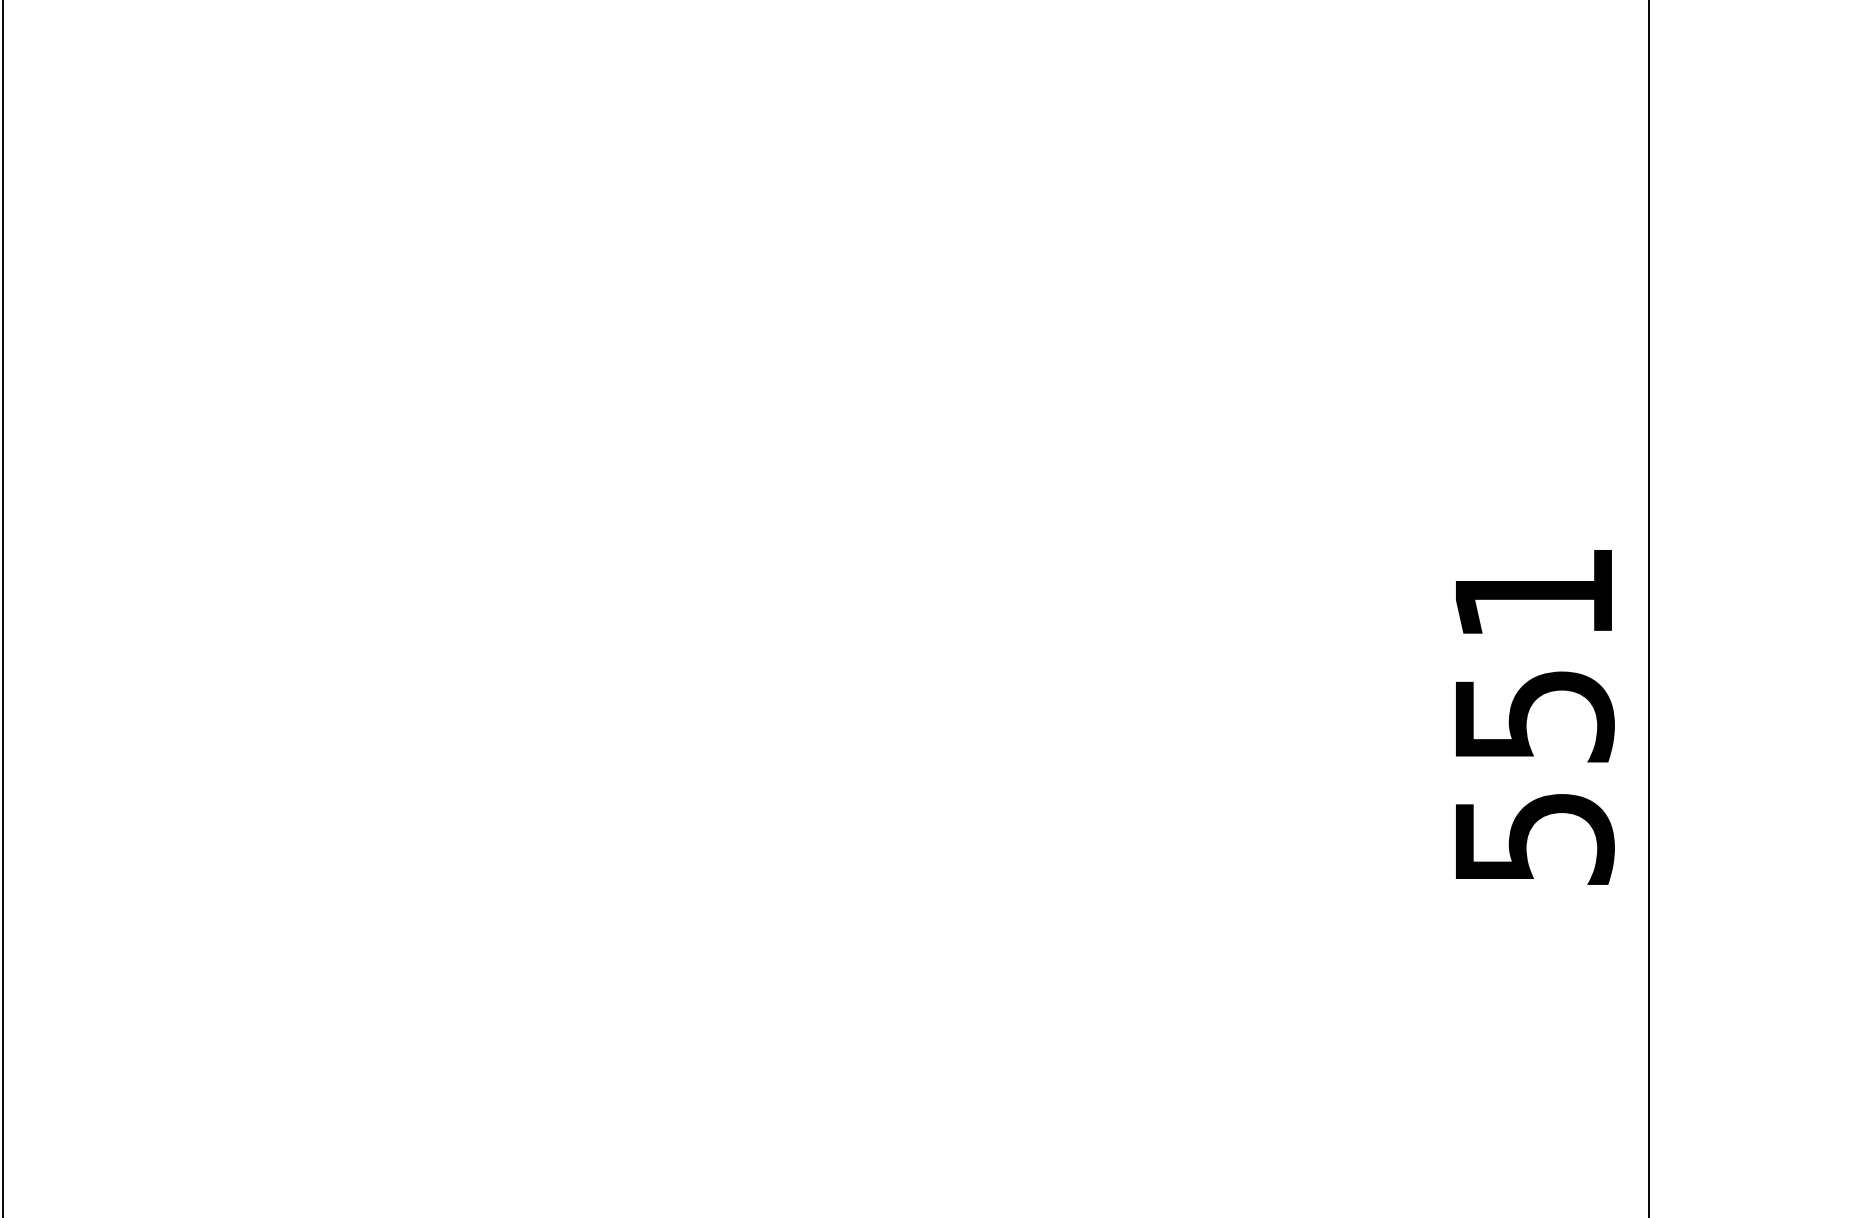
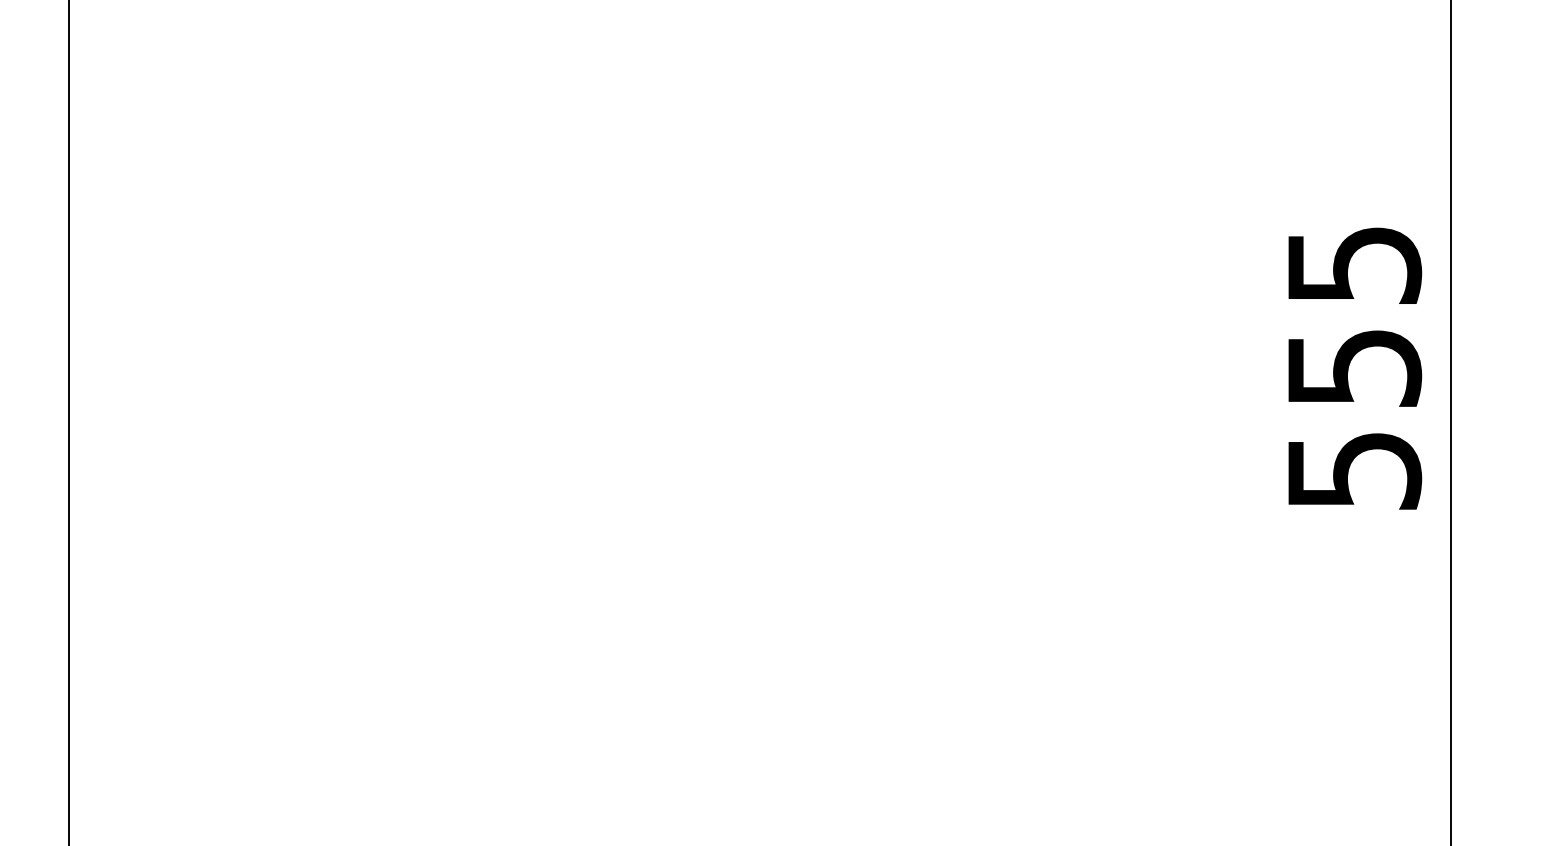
text: (1535, 594) -> (1355, 265), 551 -> 555

